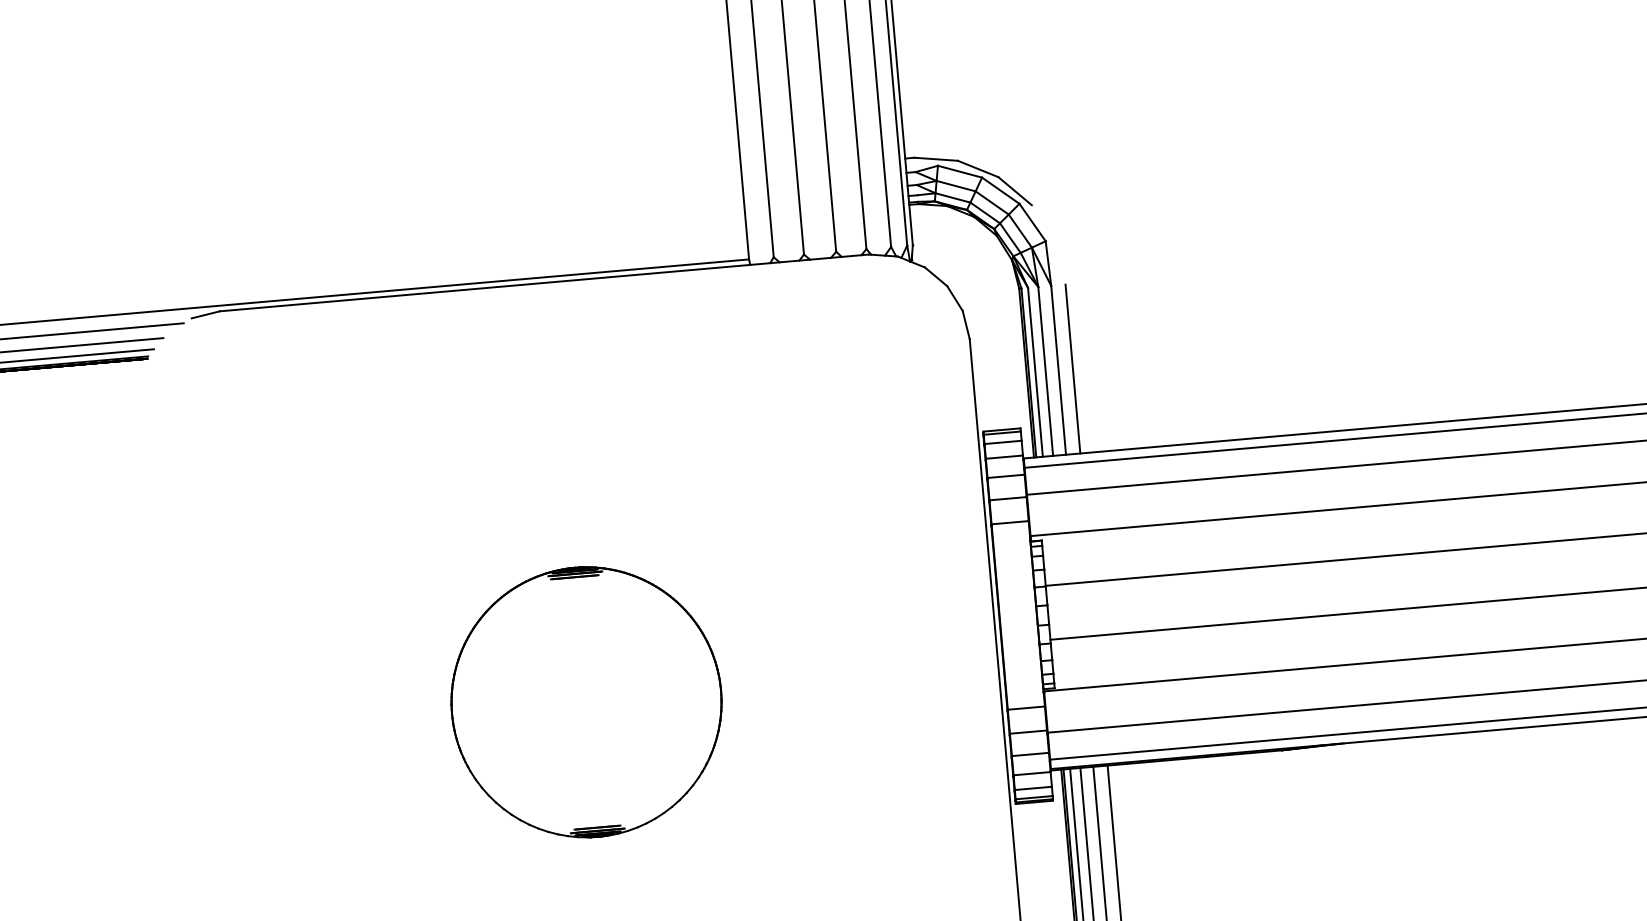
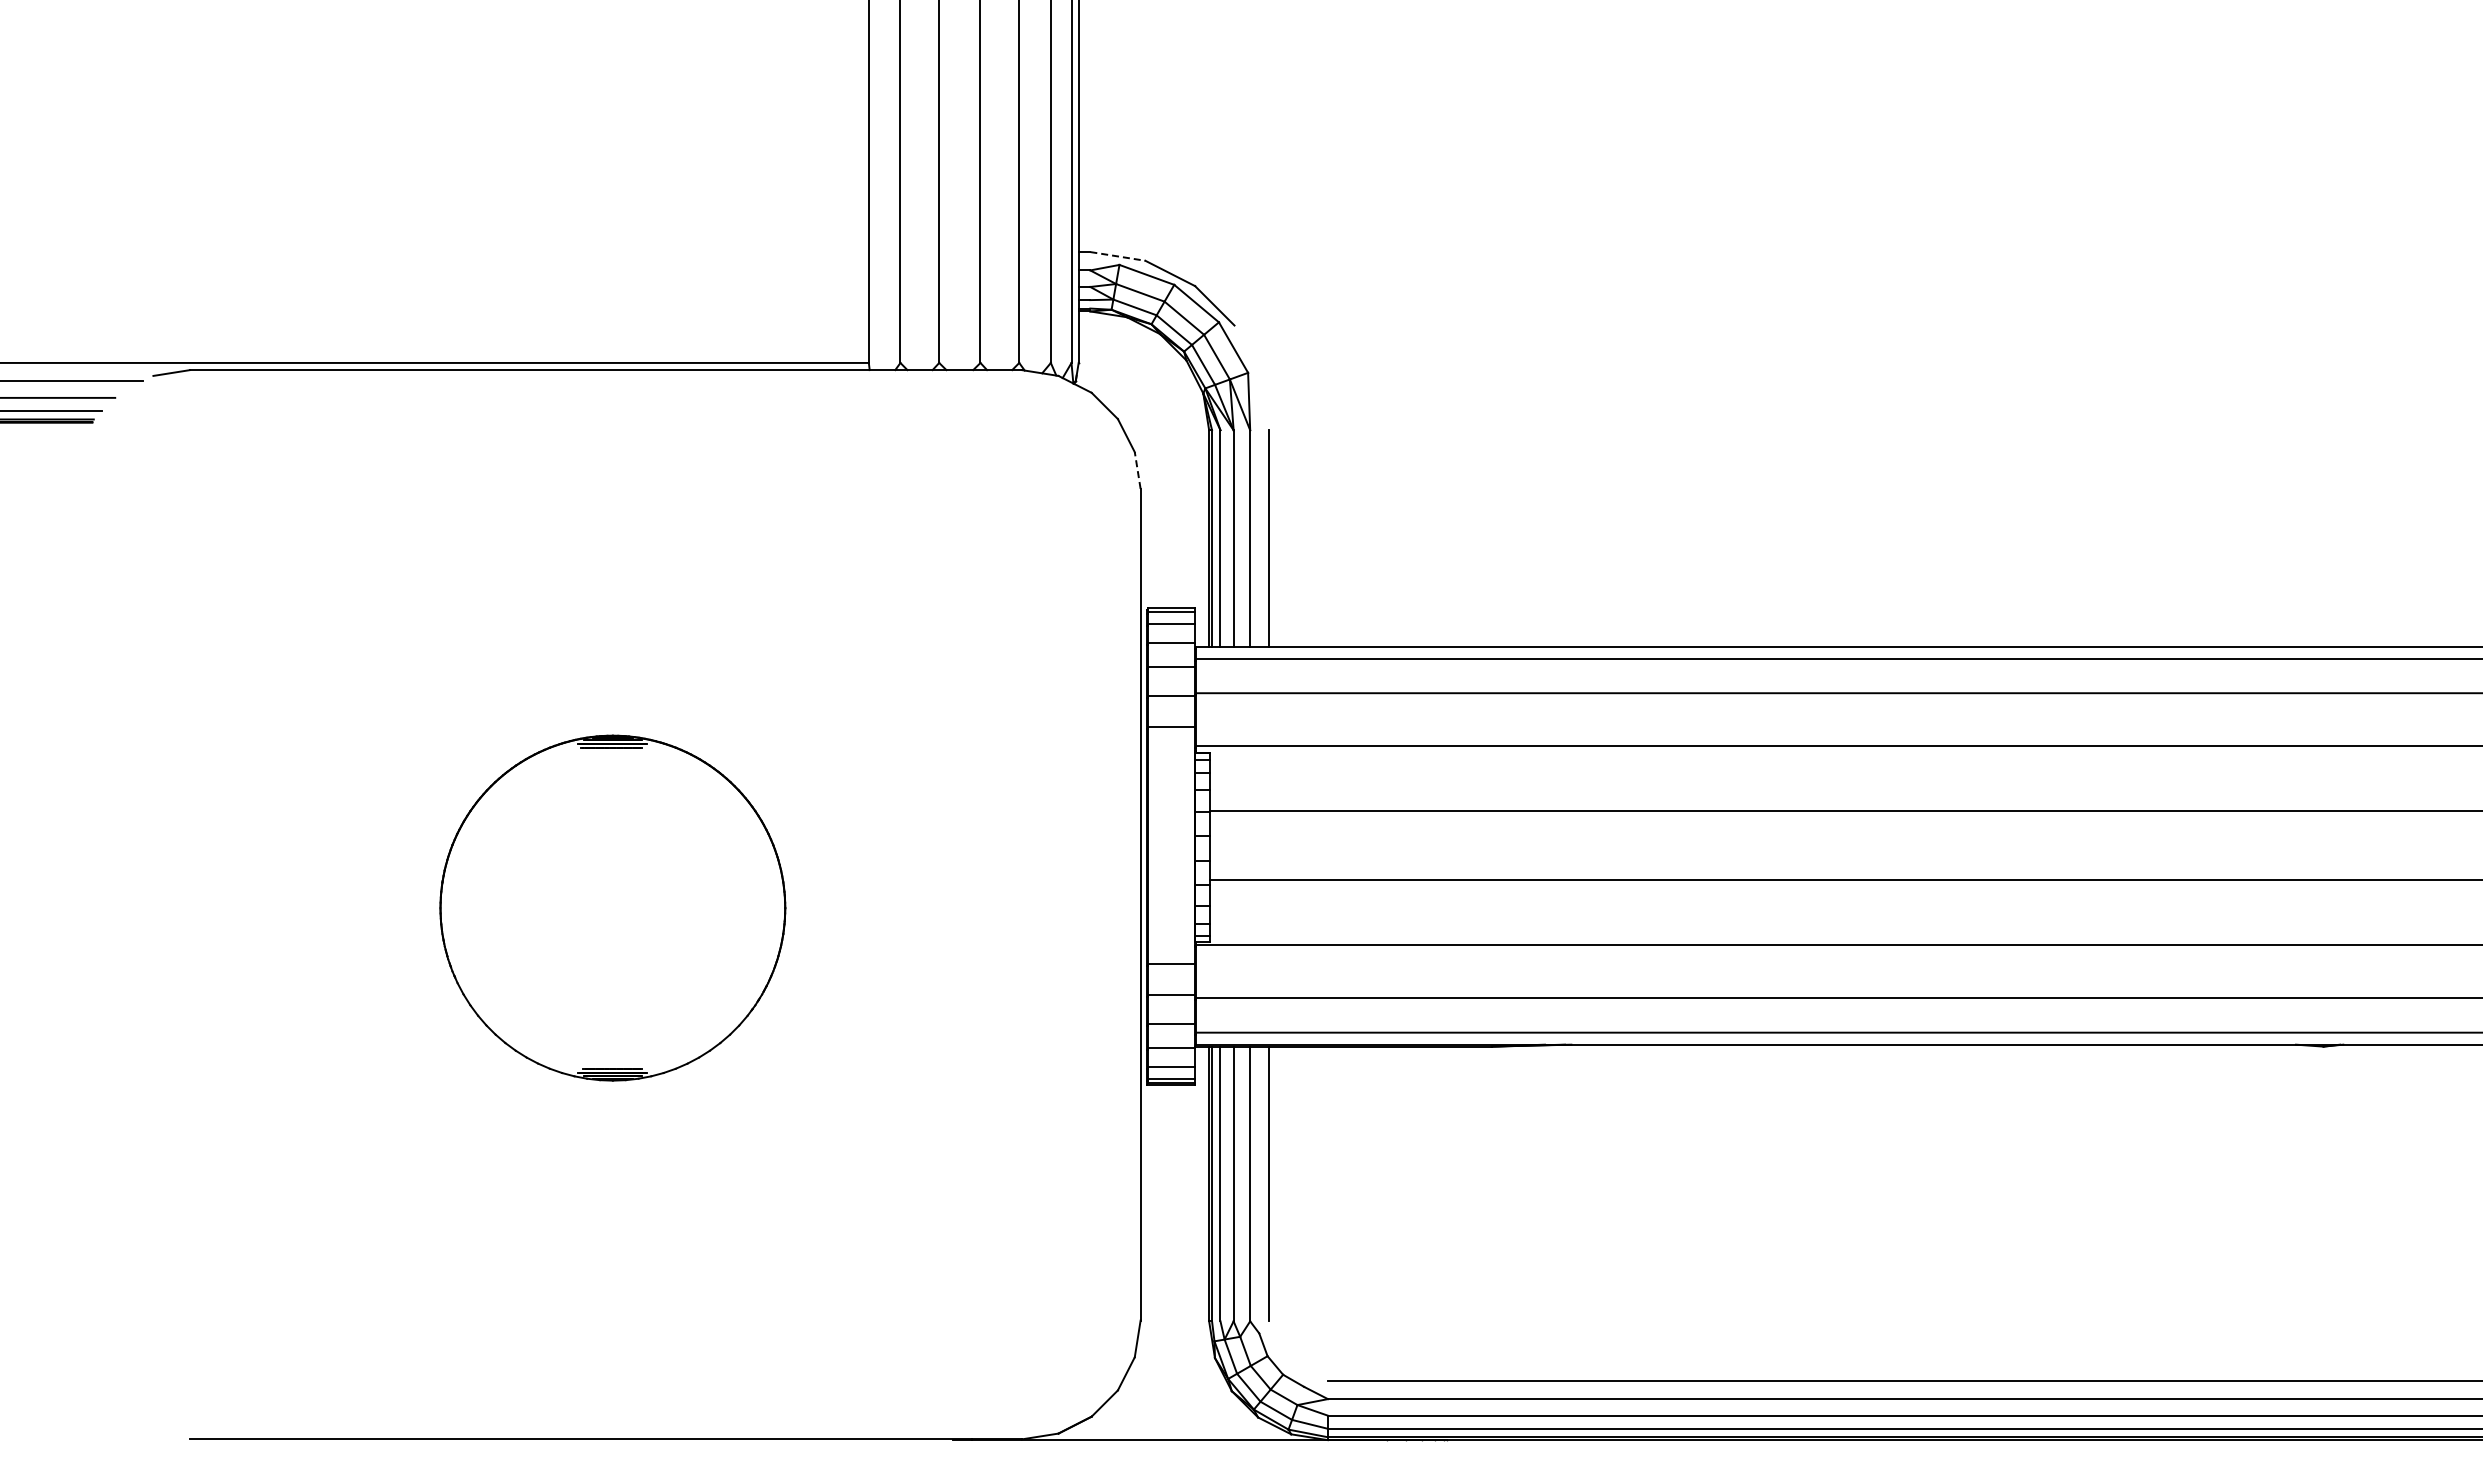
line: (935, 159) -> (1117, 256), solid -> dashed
line: (966, 324) -> (1137, 470), solid -> dashed

